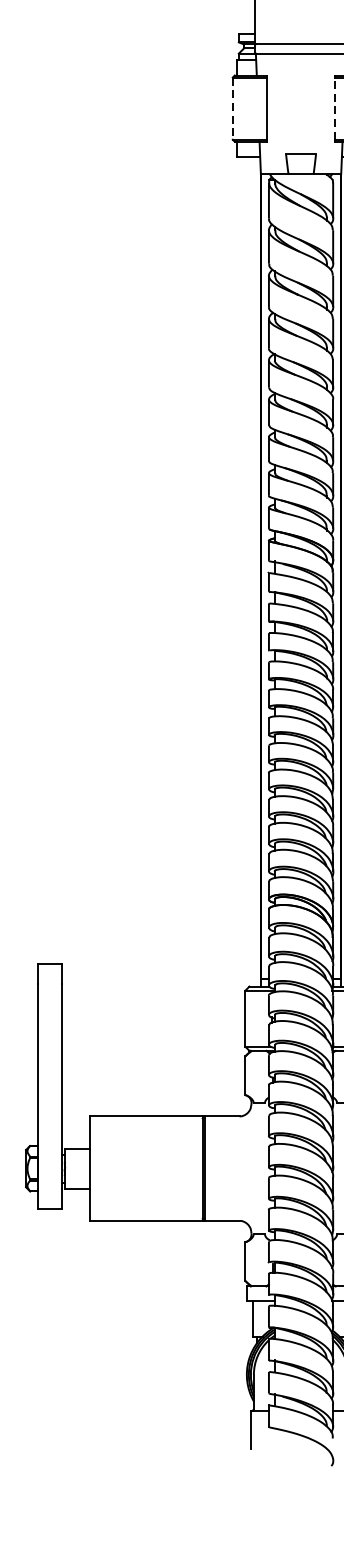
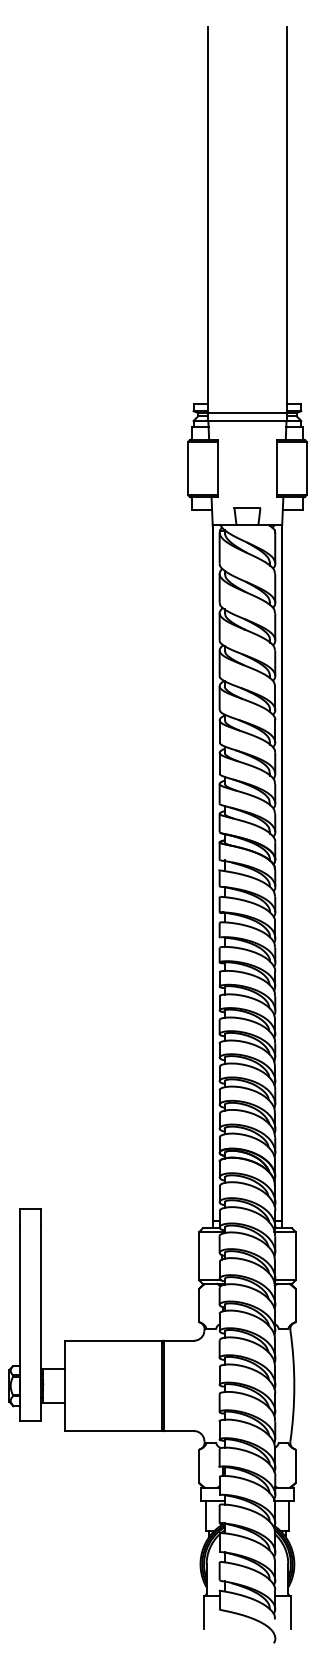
line: (232, 108) -> (188, 468), dashed -> solid
line: (334, 108) -> (276, 468), dashed -> solid

